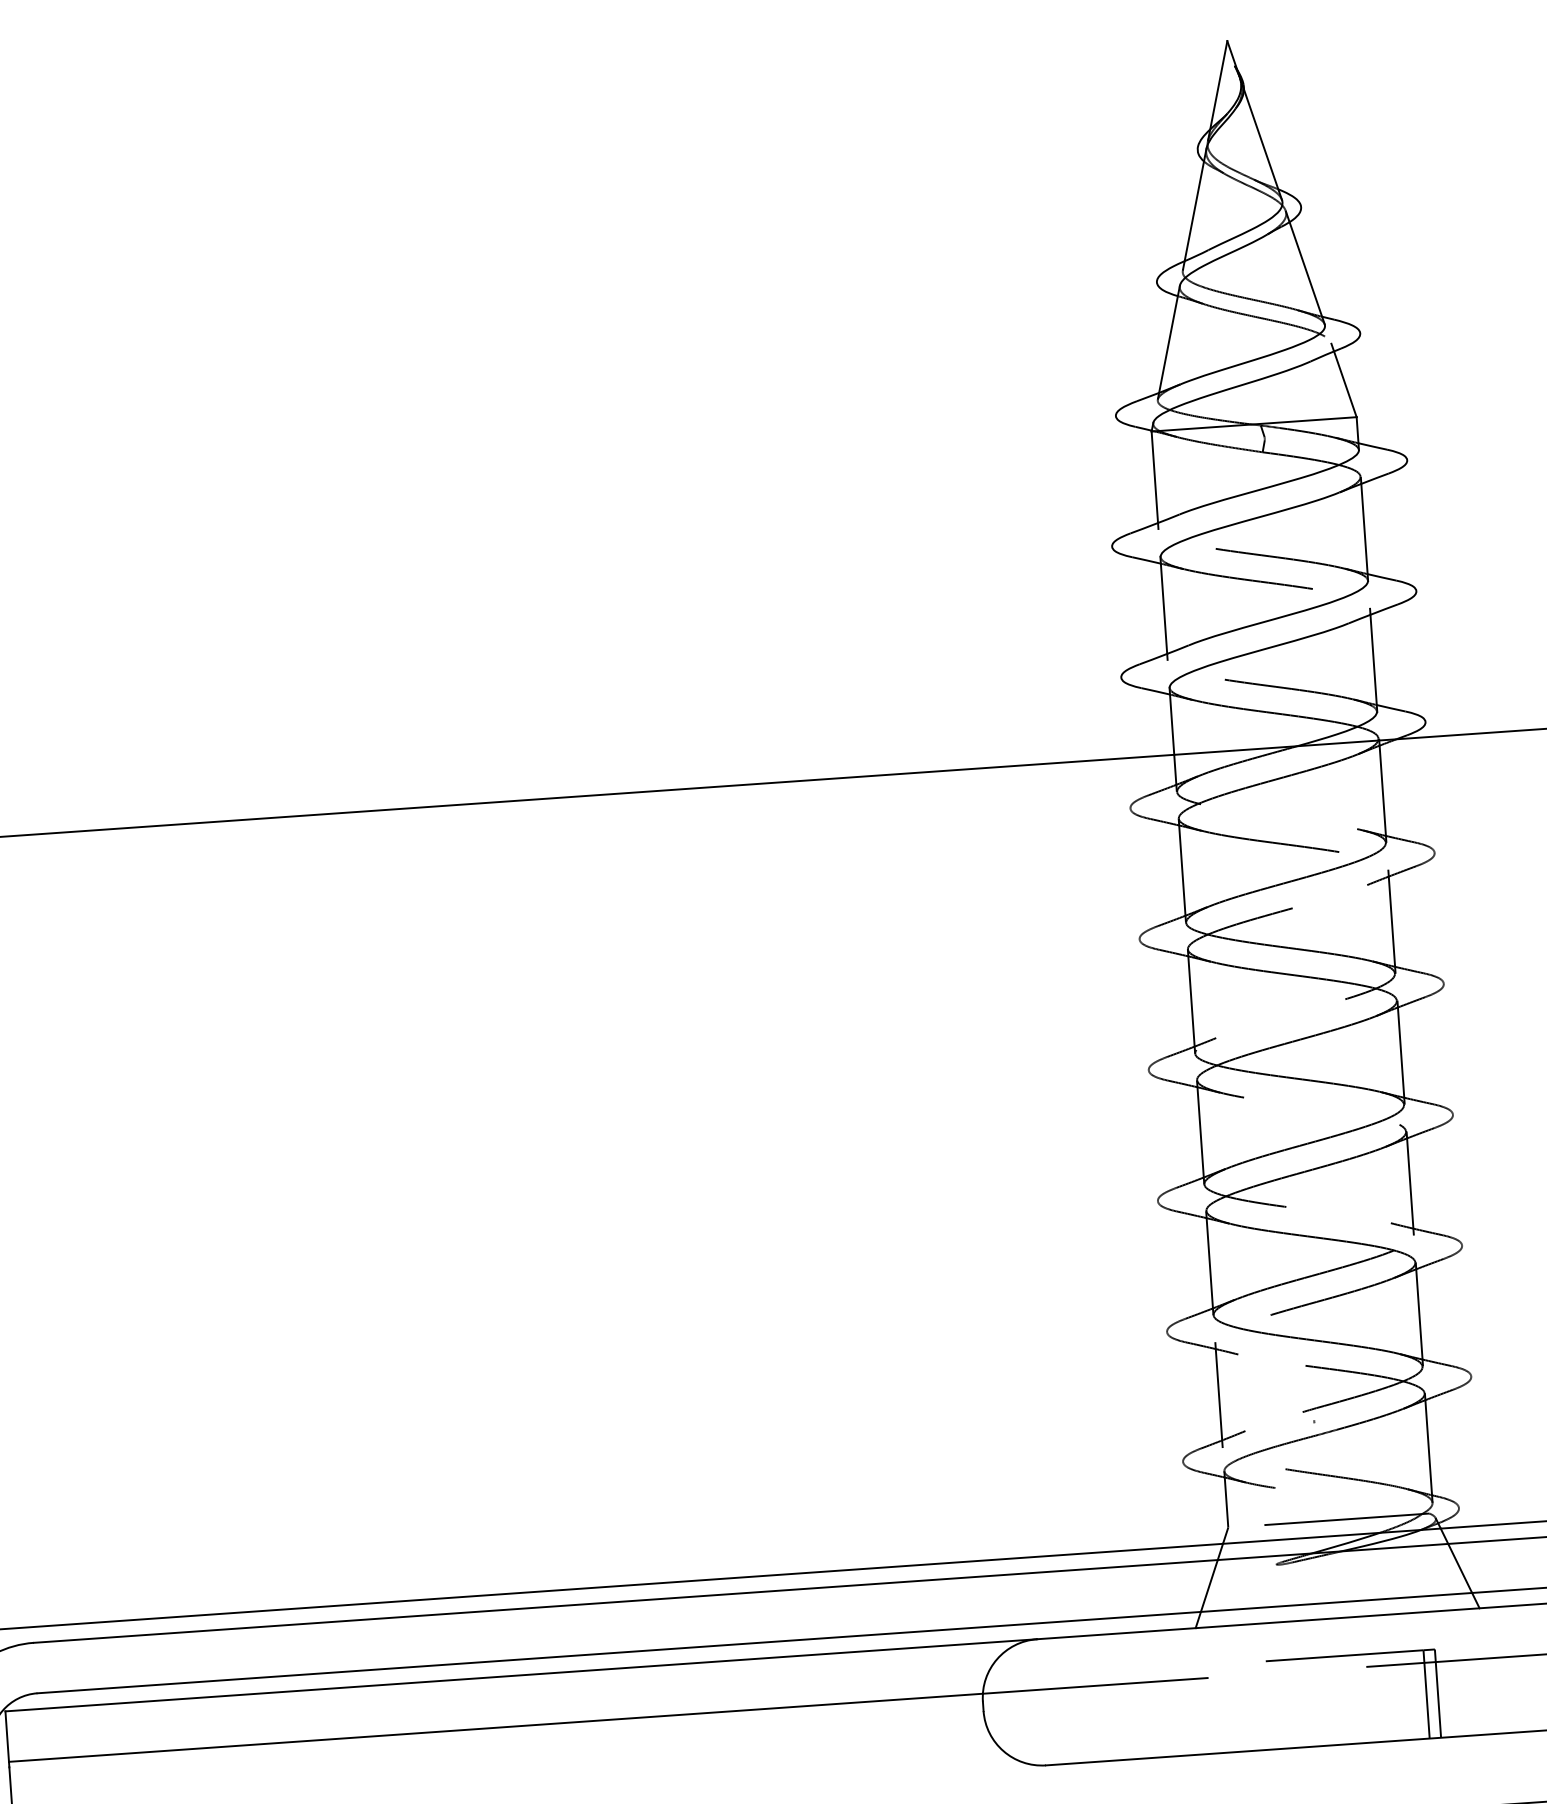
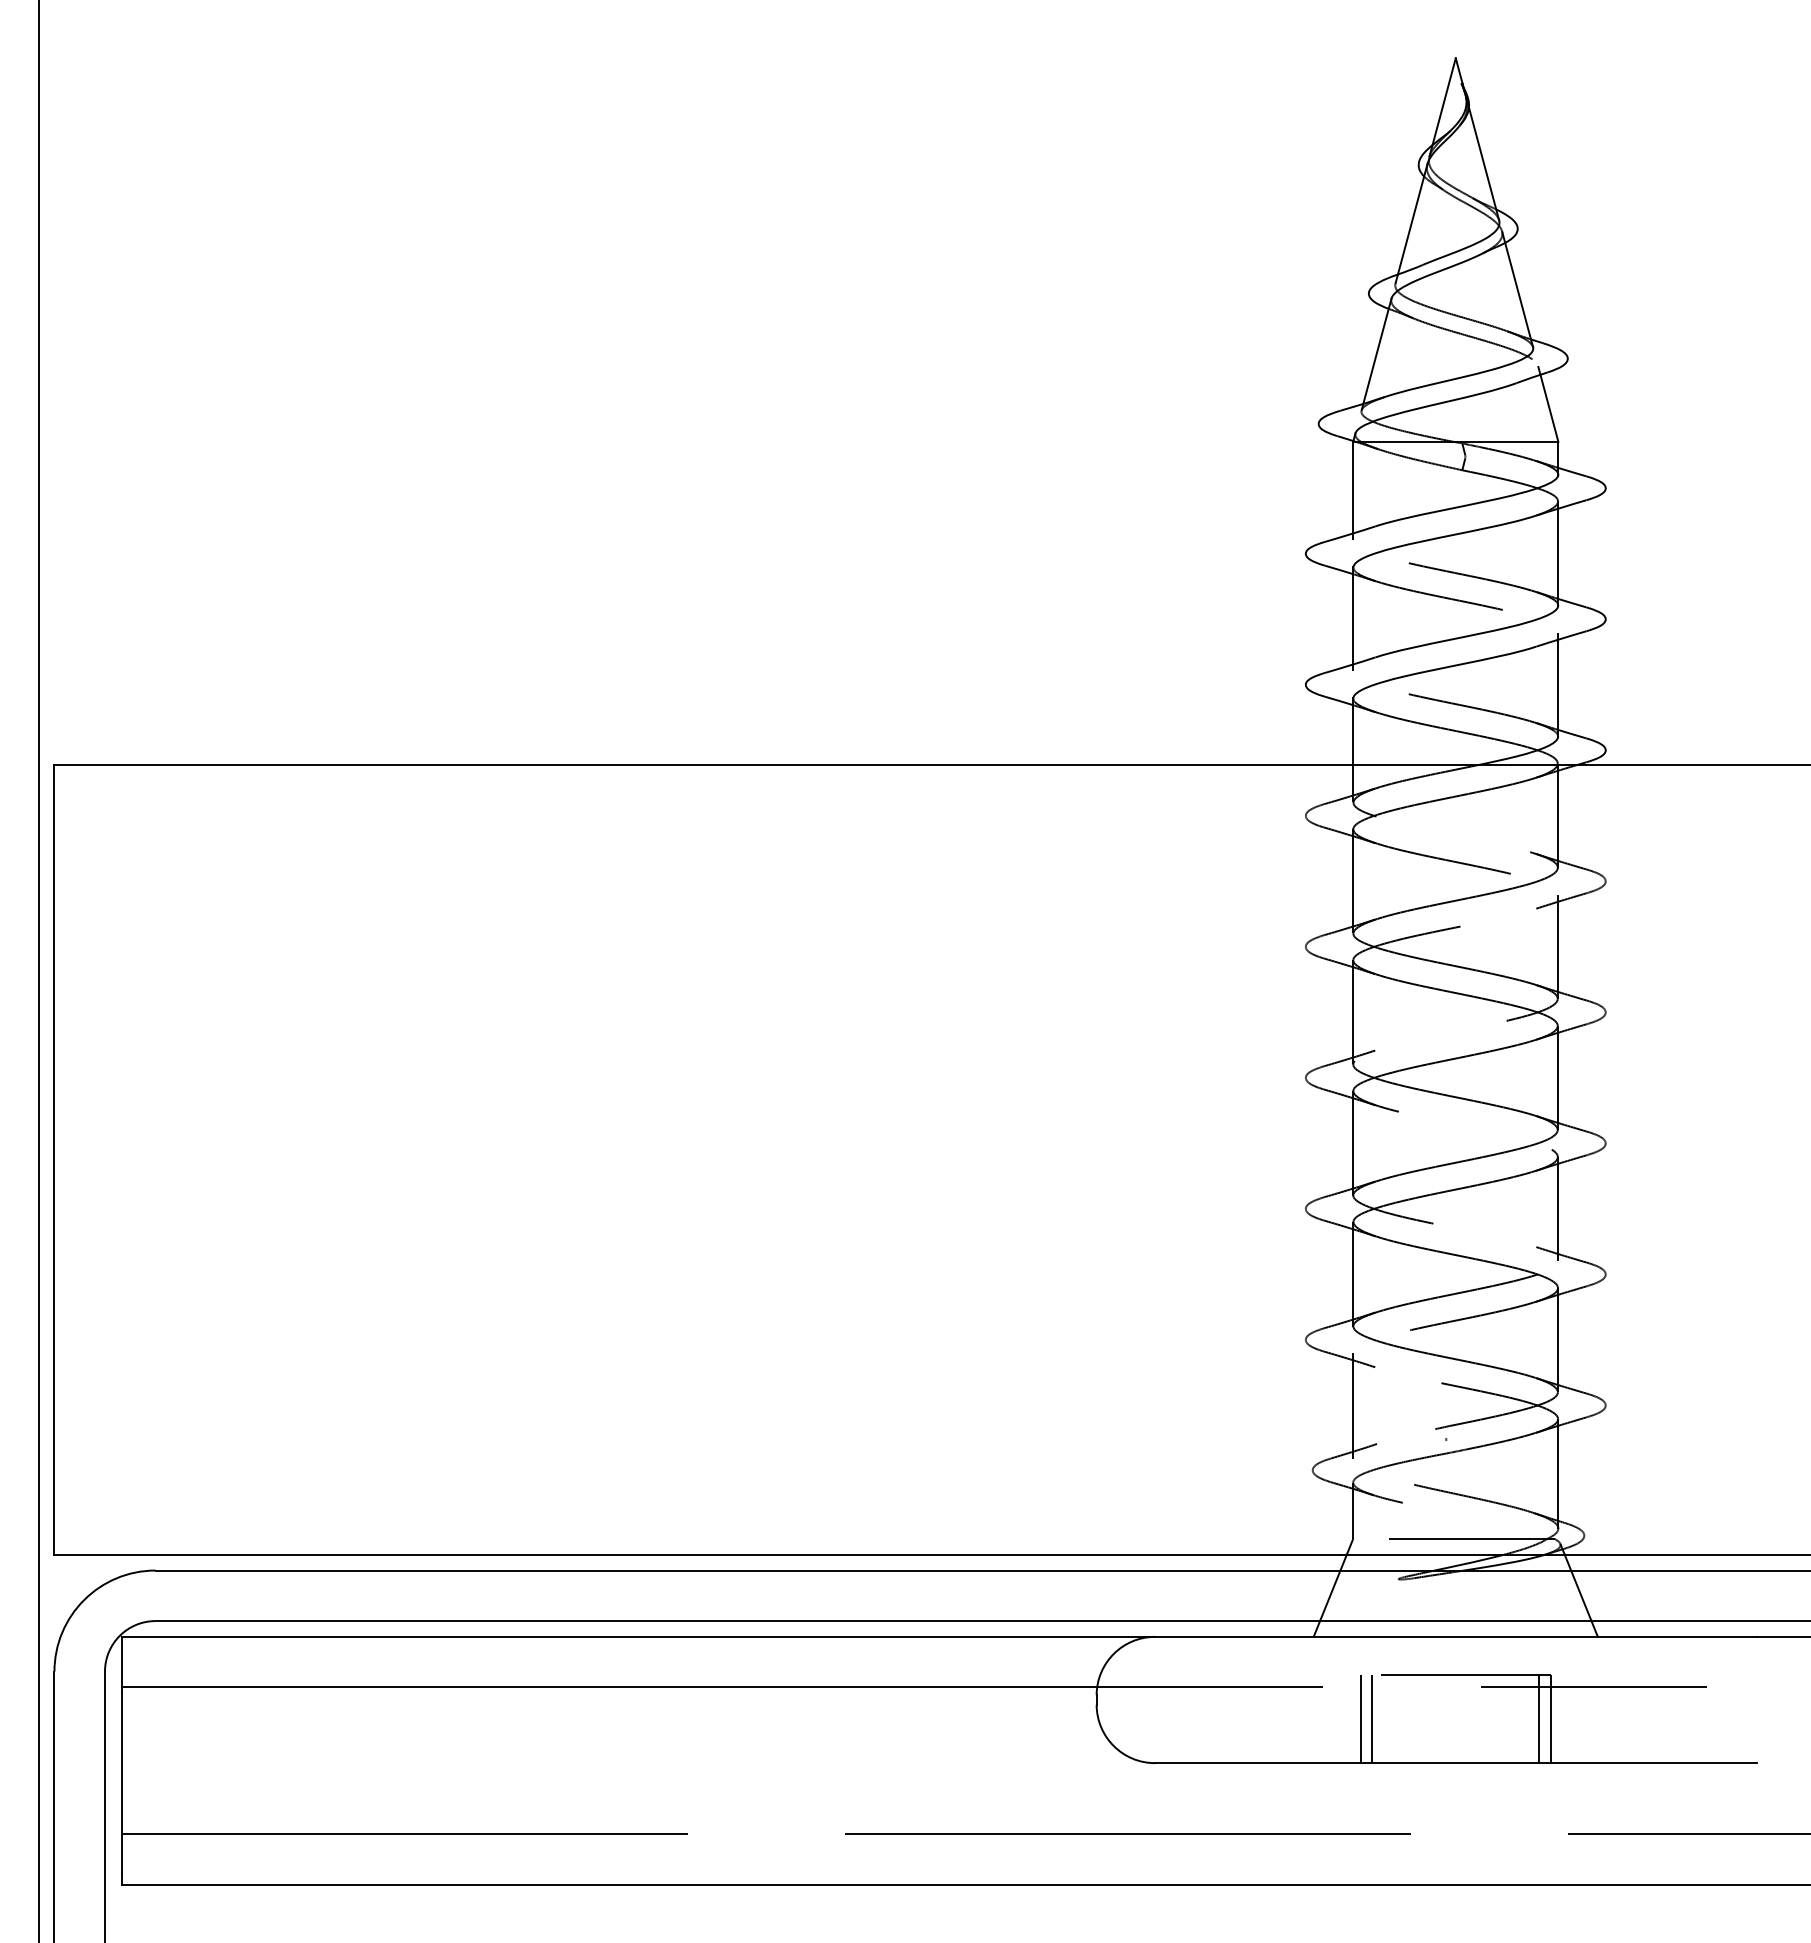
line: (1260, 1705) -> (1372, 1718), added
line: (1249, 1706) -> (1361, 1718), added

